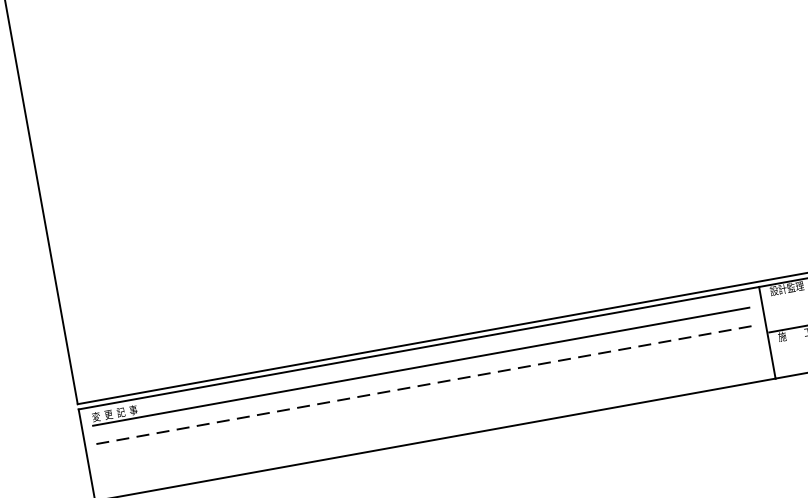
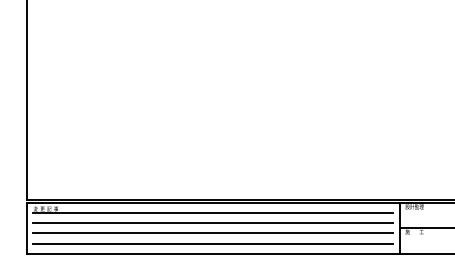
line: (425, 384) -> (213, 223), dashed -> solid
line: (426, 403) -> (212, 233), added
line: (430, 421) -> (212, 243), added

